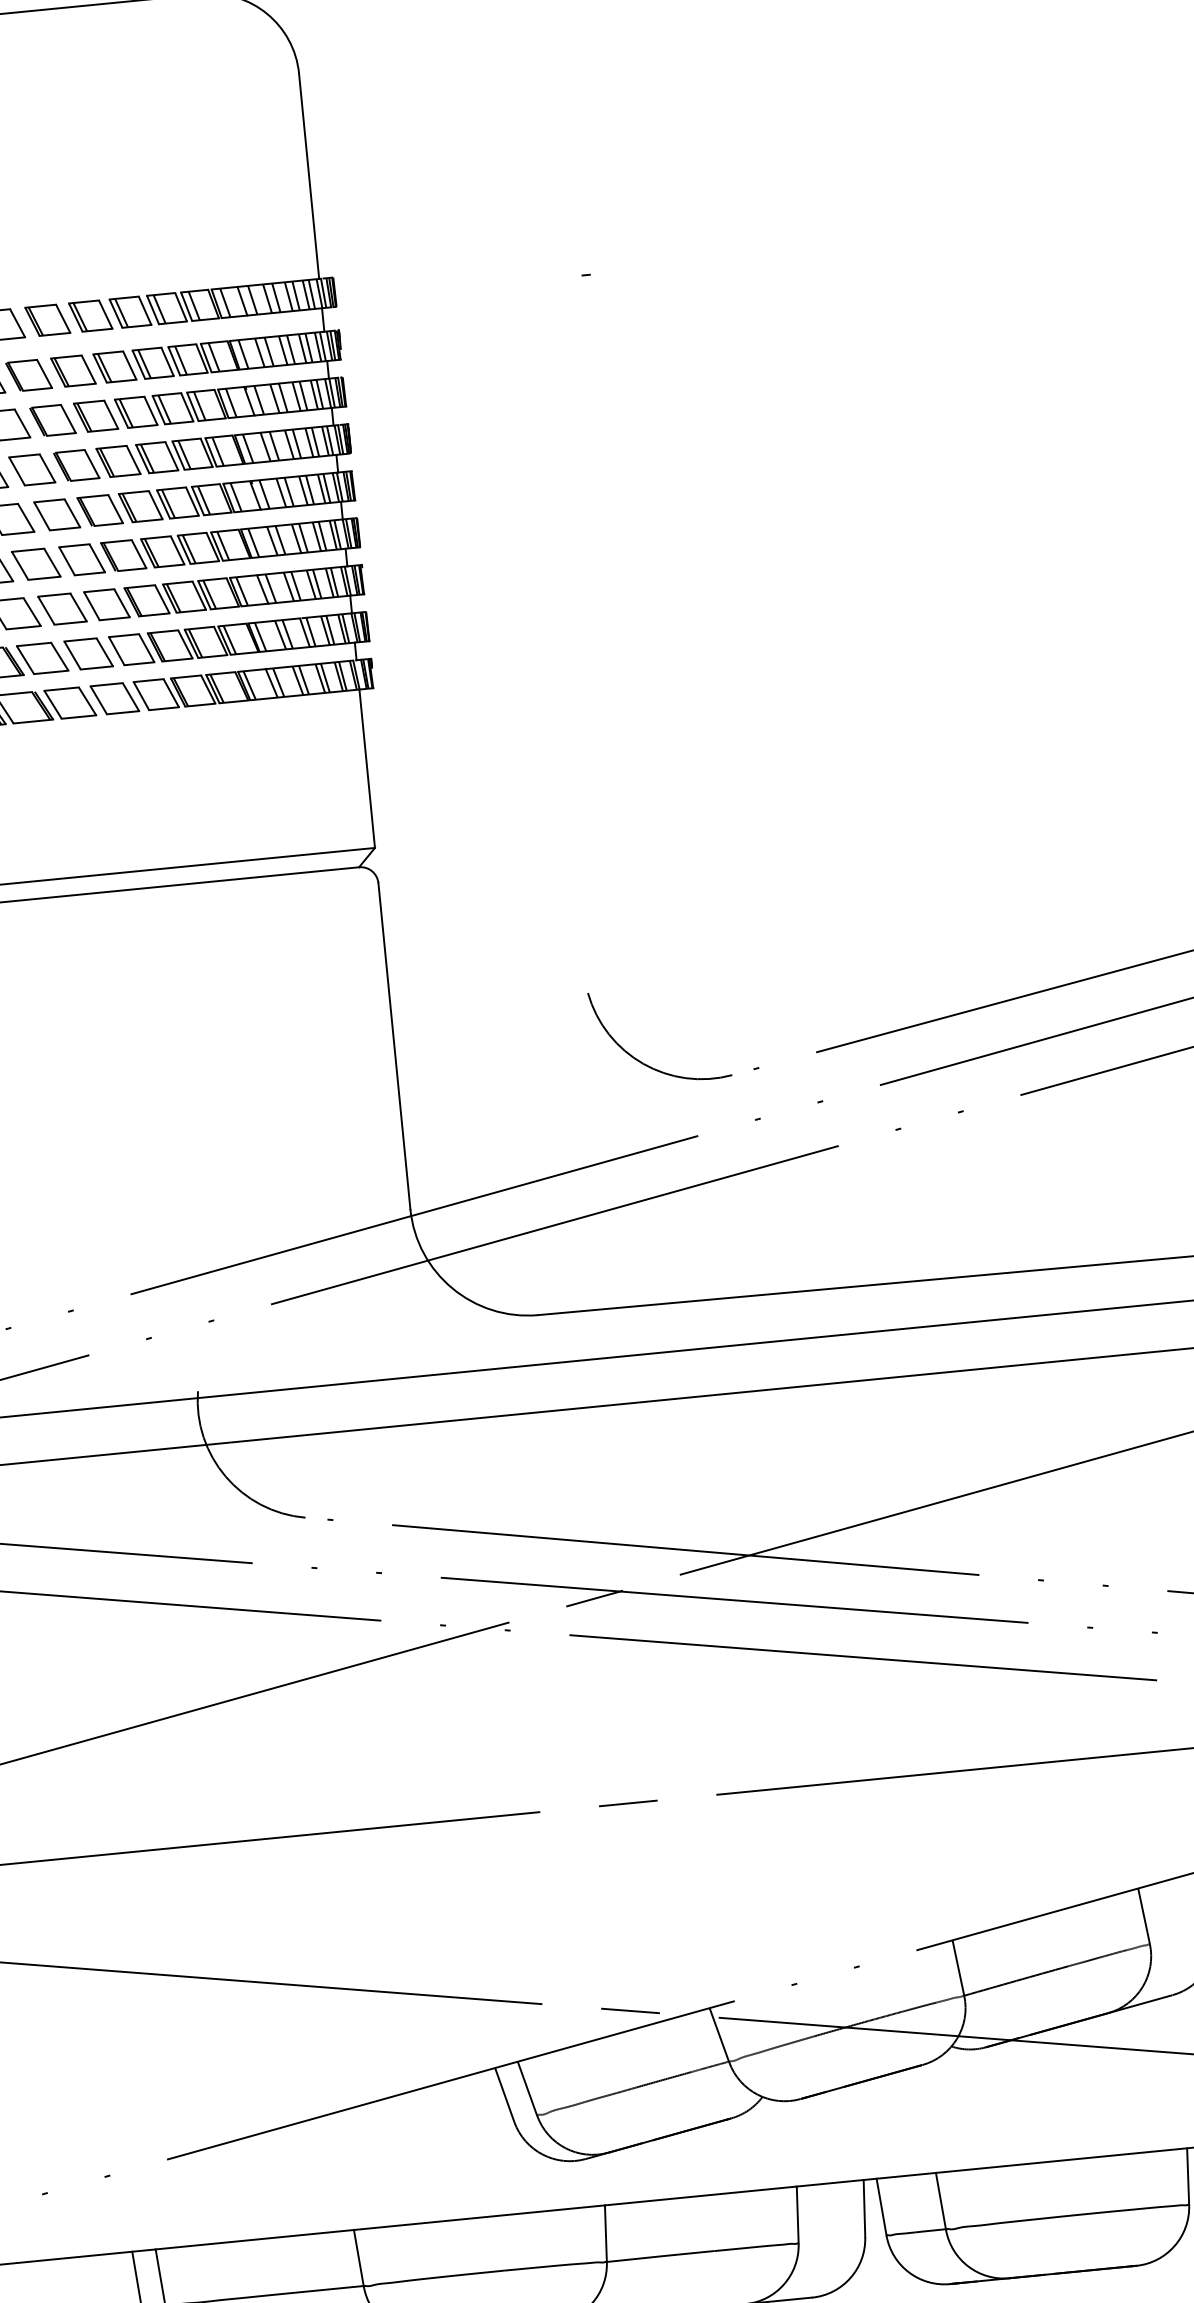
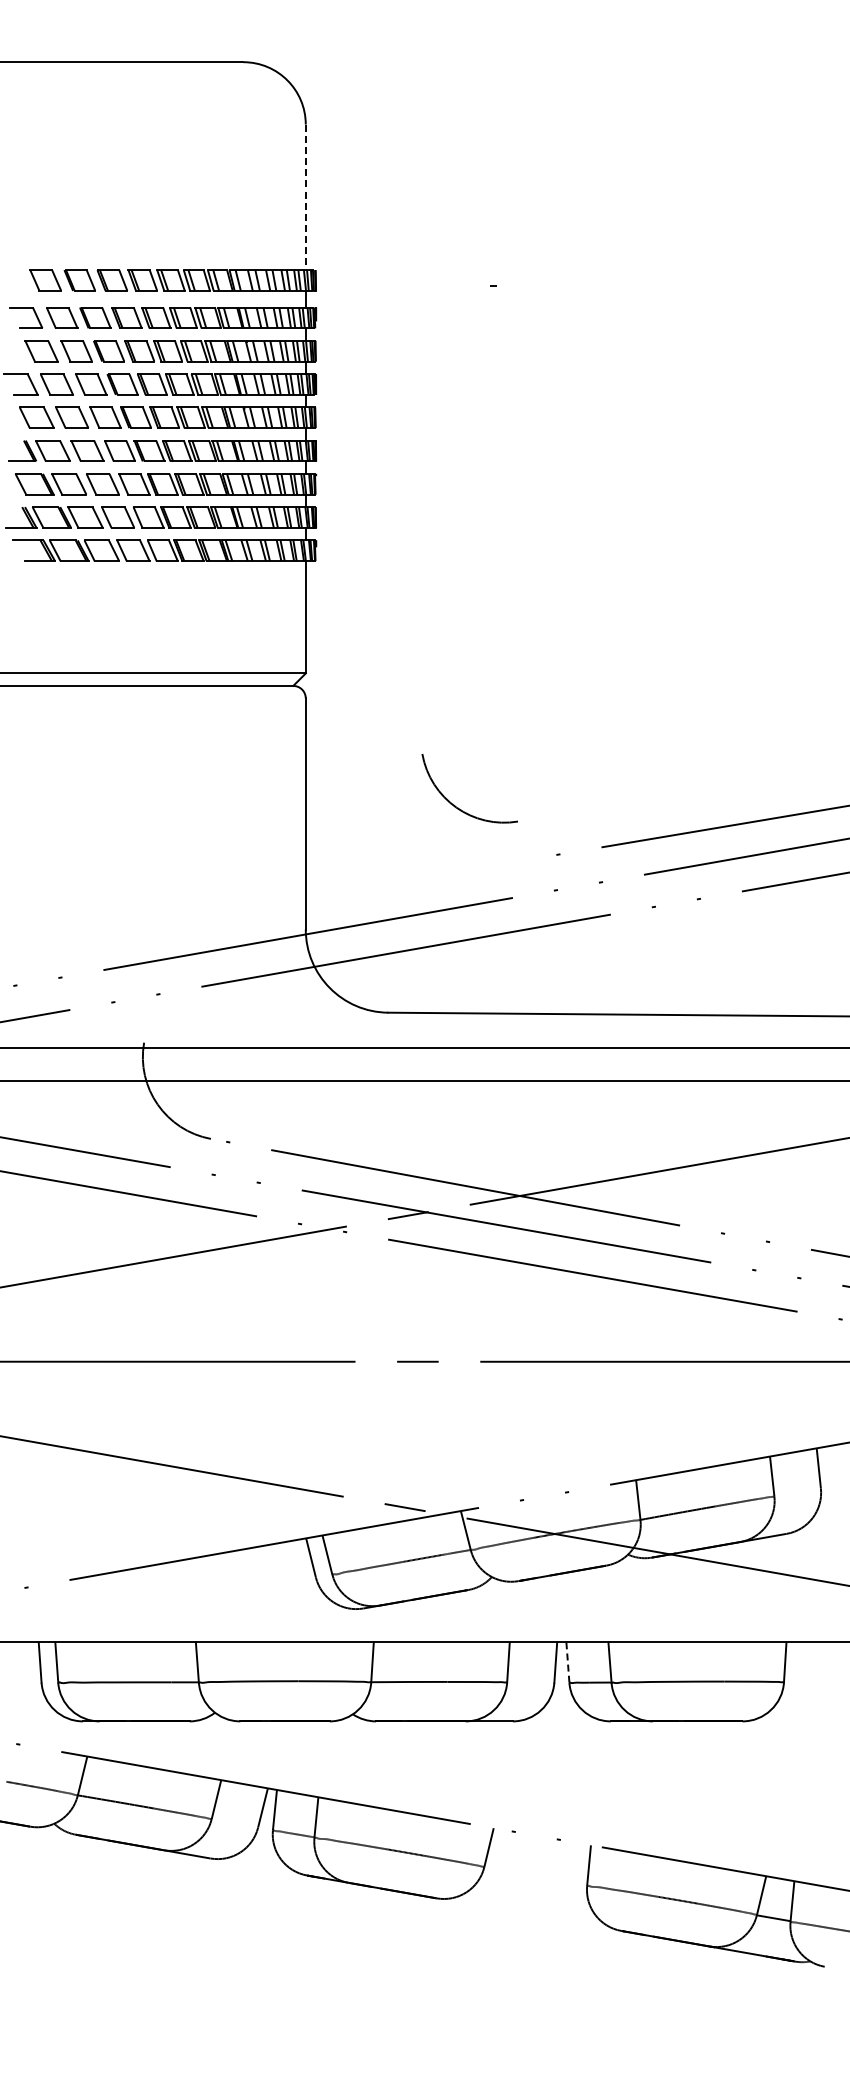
line: (308, 176) -> (305, 197), solid -> dashed
arc: (640, 1059) -> (454, 804), moved
line: (881, 2208) -> (567, 1663), solid -> dashed

